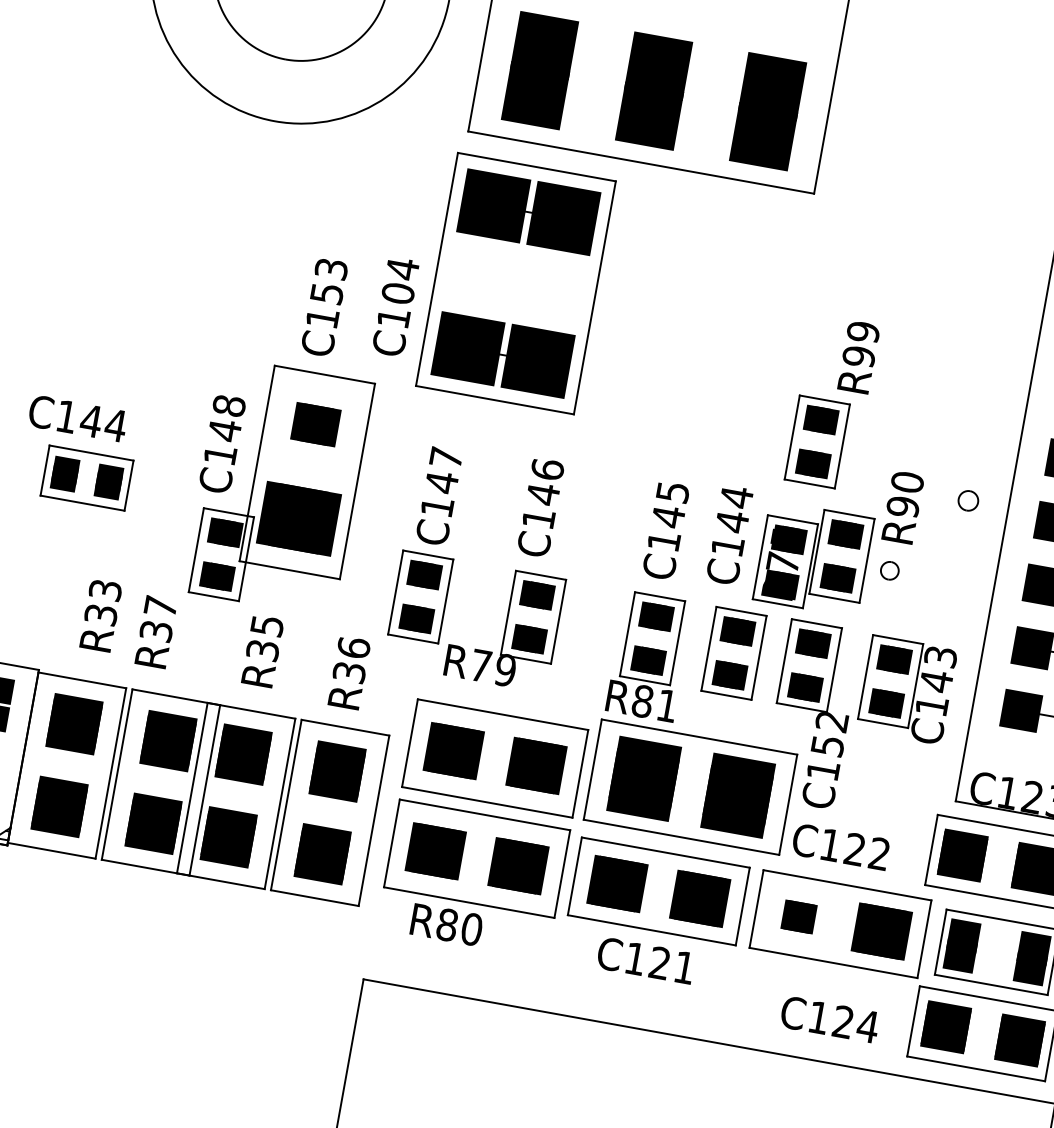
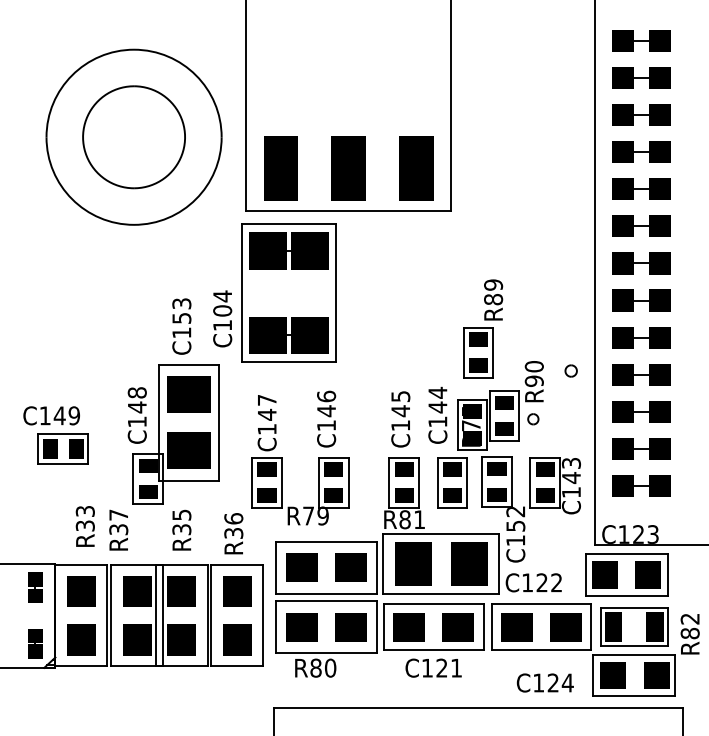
text: (858, 356) -> (493, 299), R99 -> R89
part: (315, 424) -> (188, 394), size x1.67
text: (116, 425) -> (74, 415), C144 -> C149
part: (798, 917) -> (516, 627), size x1.67

